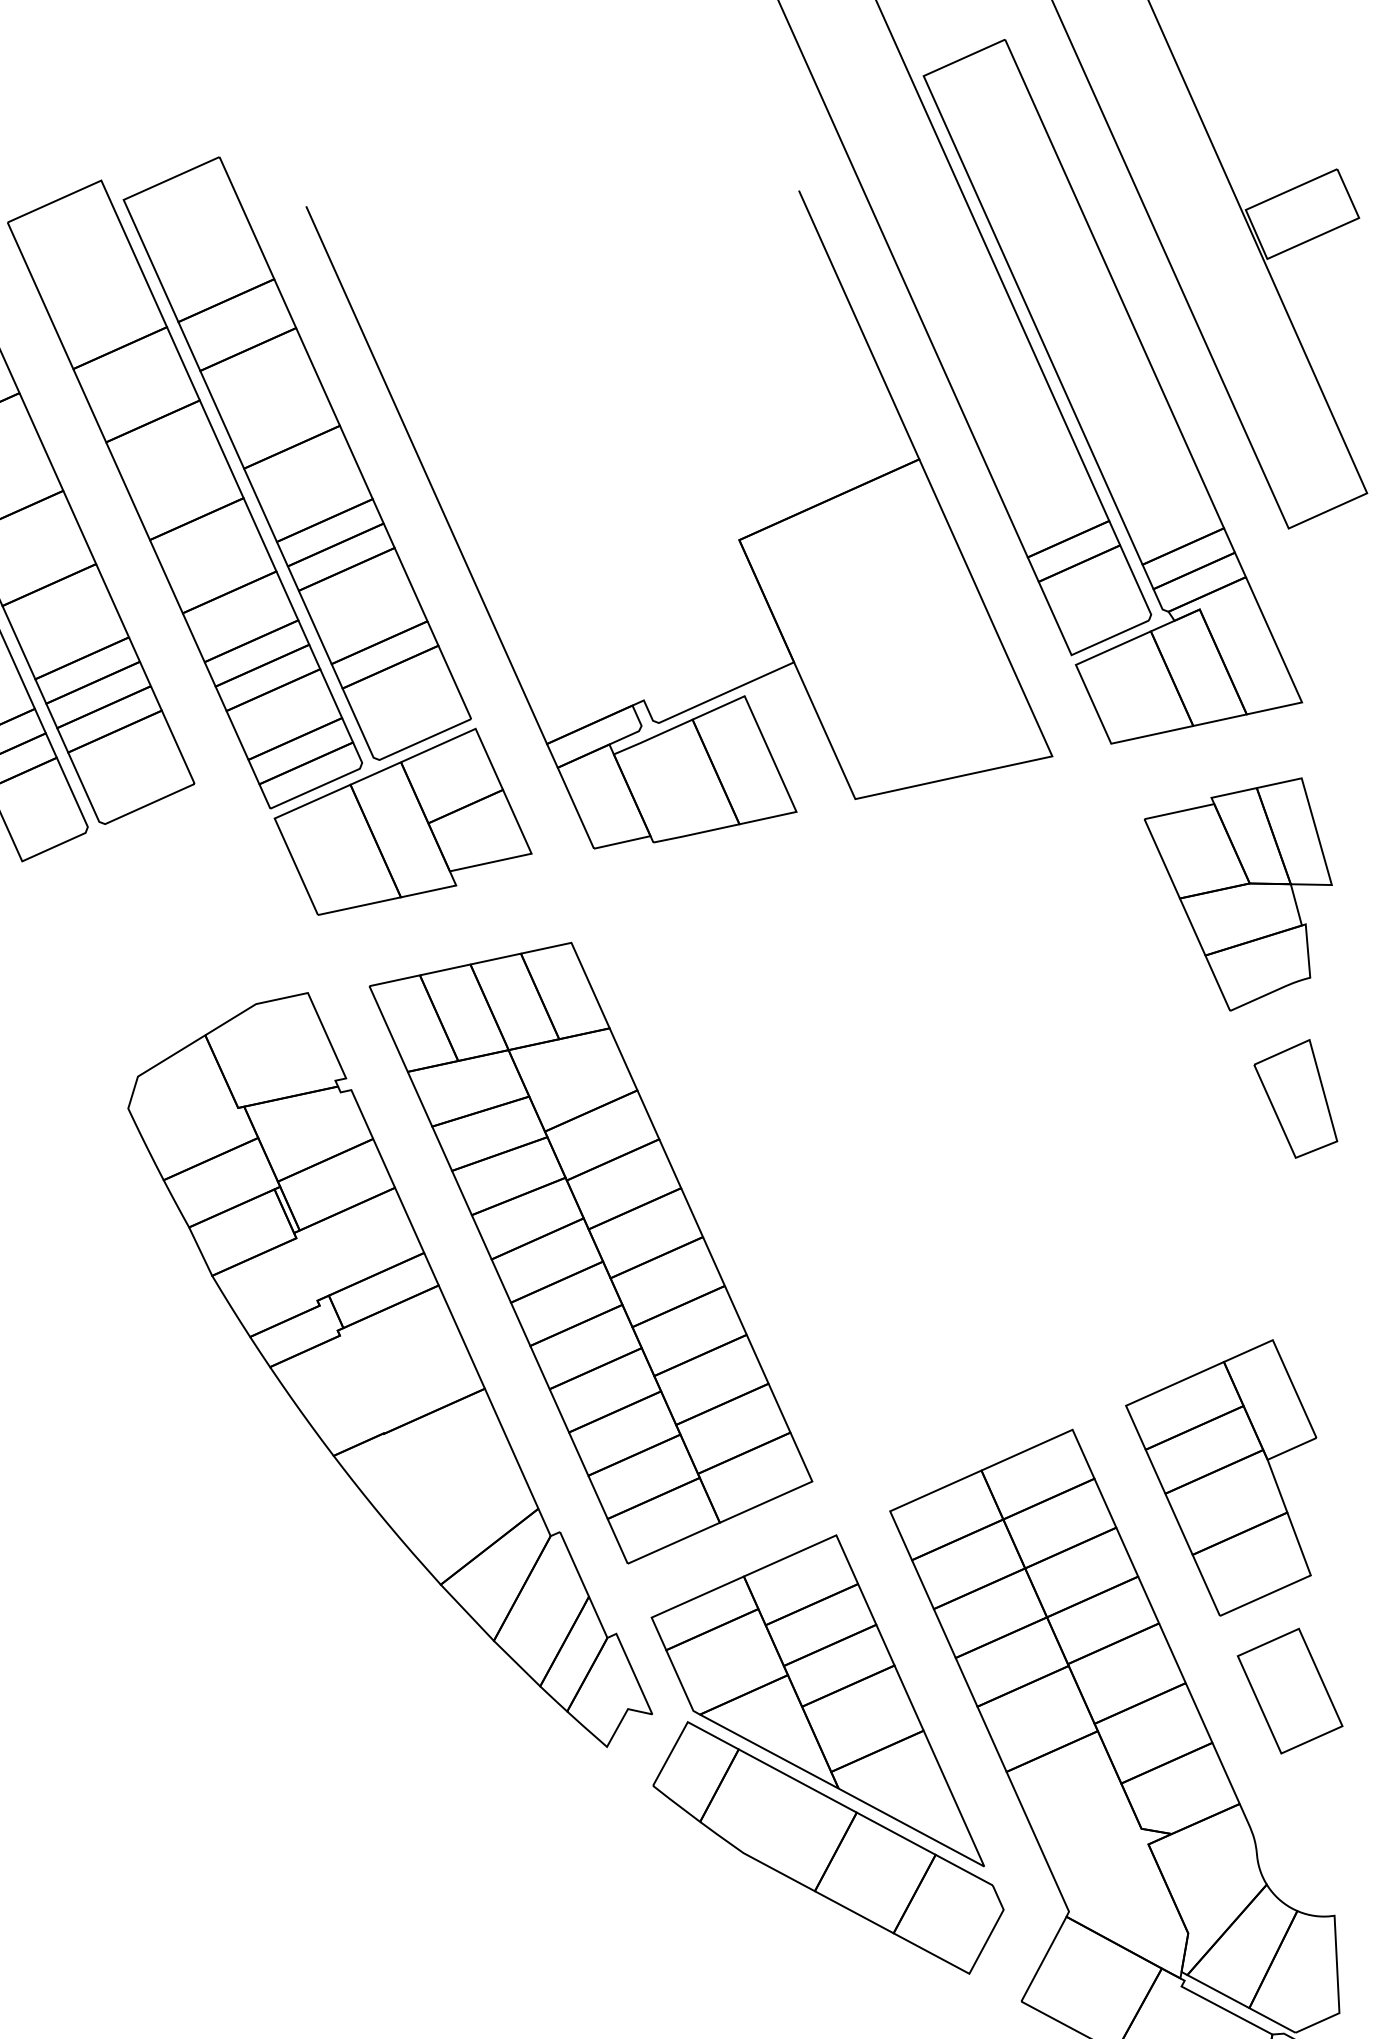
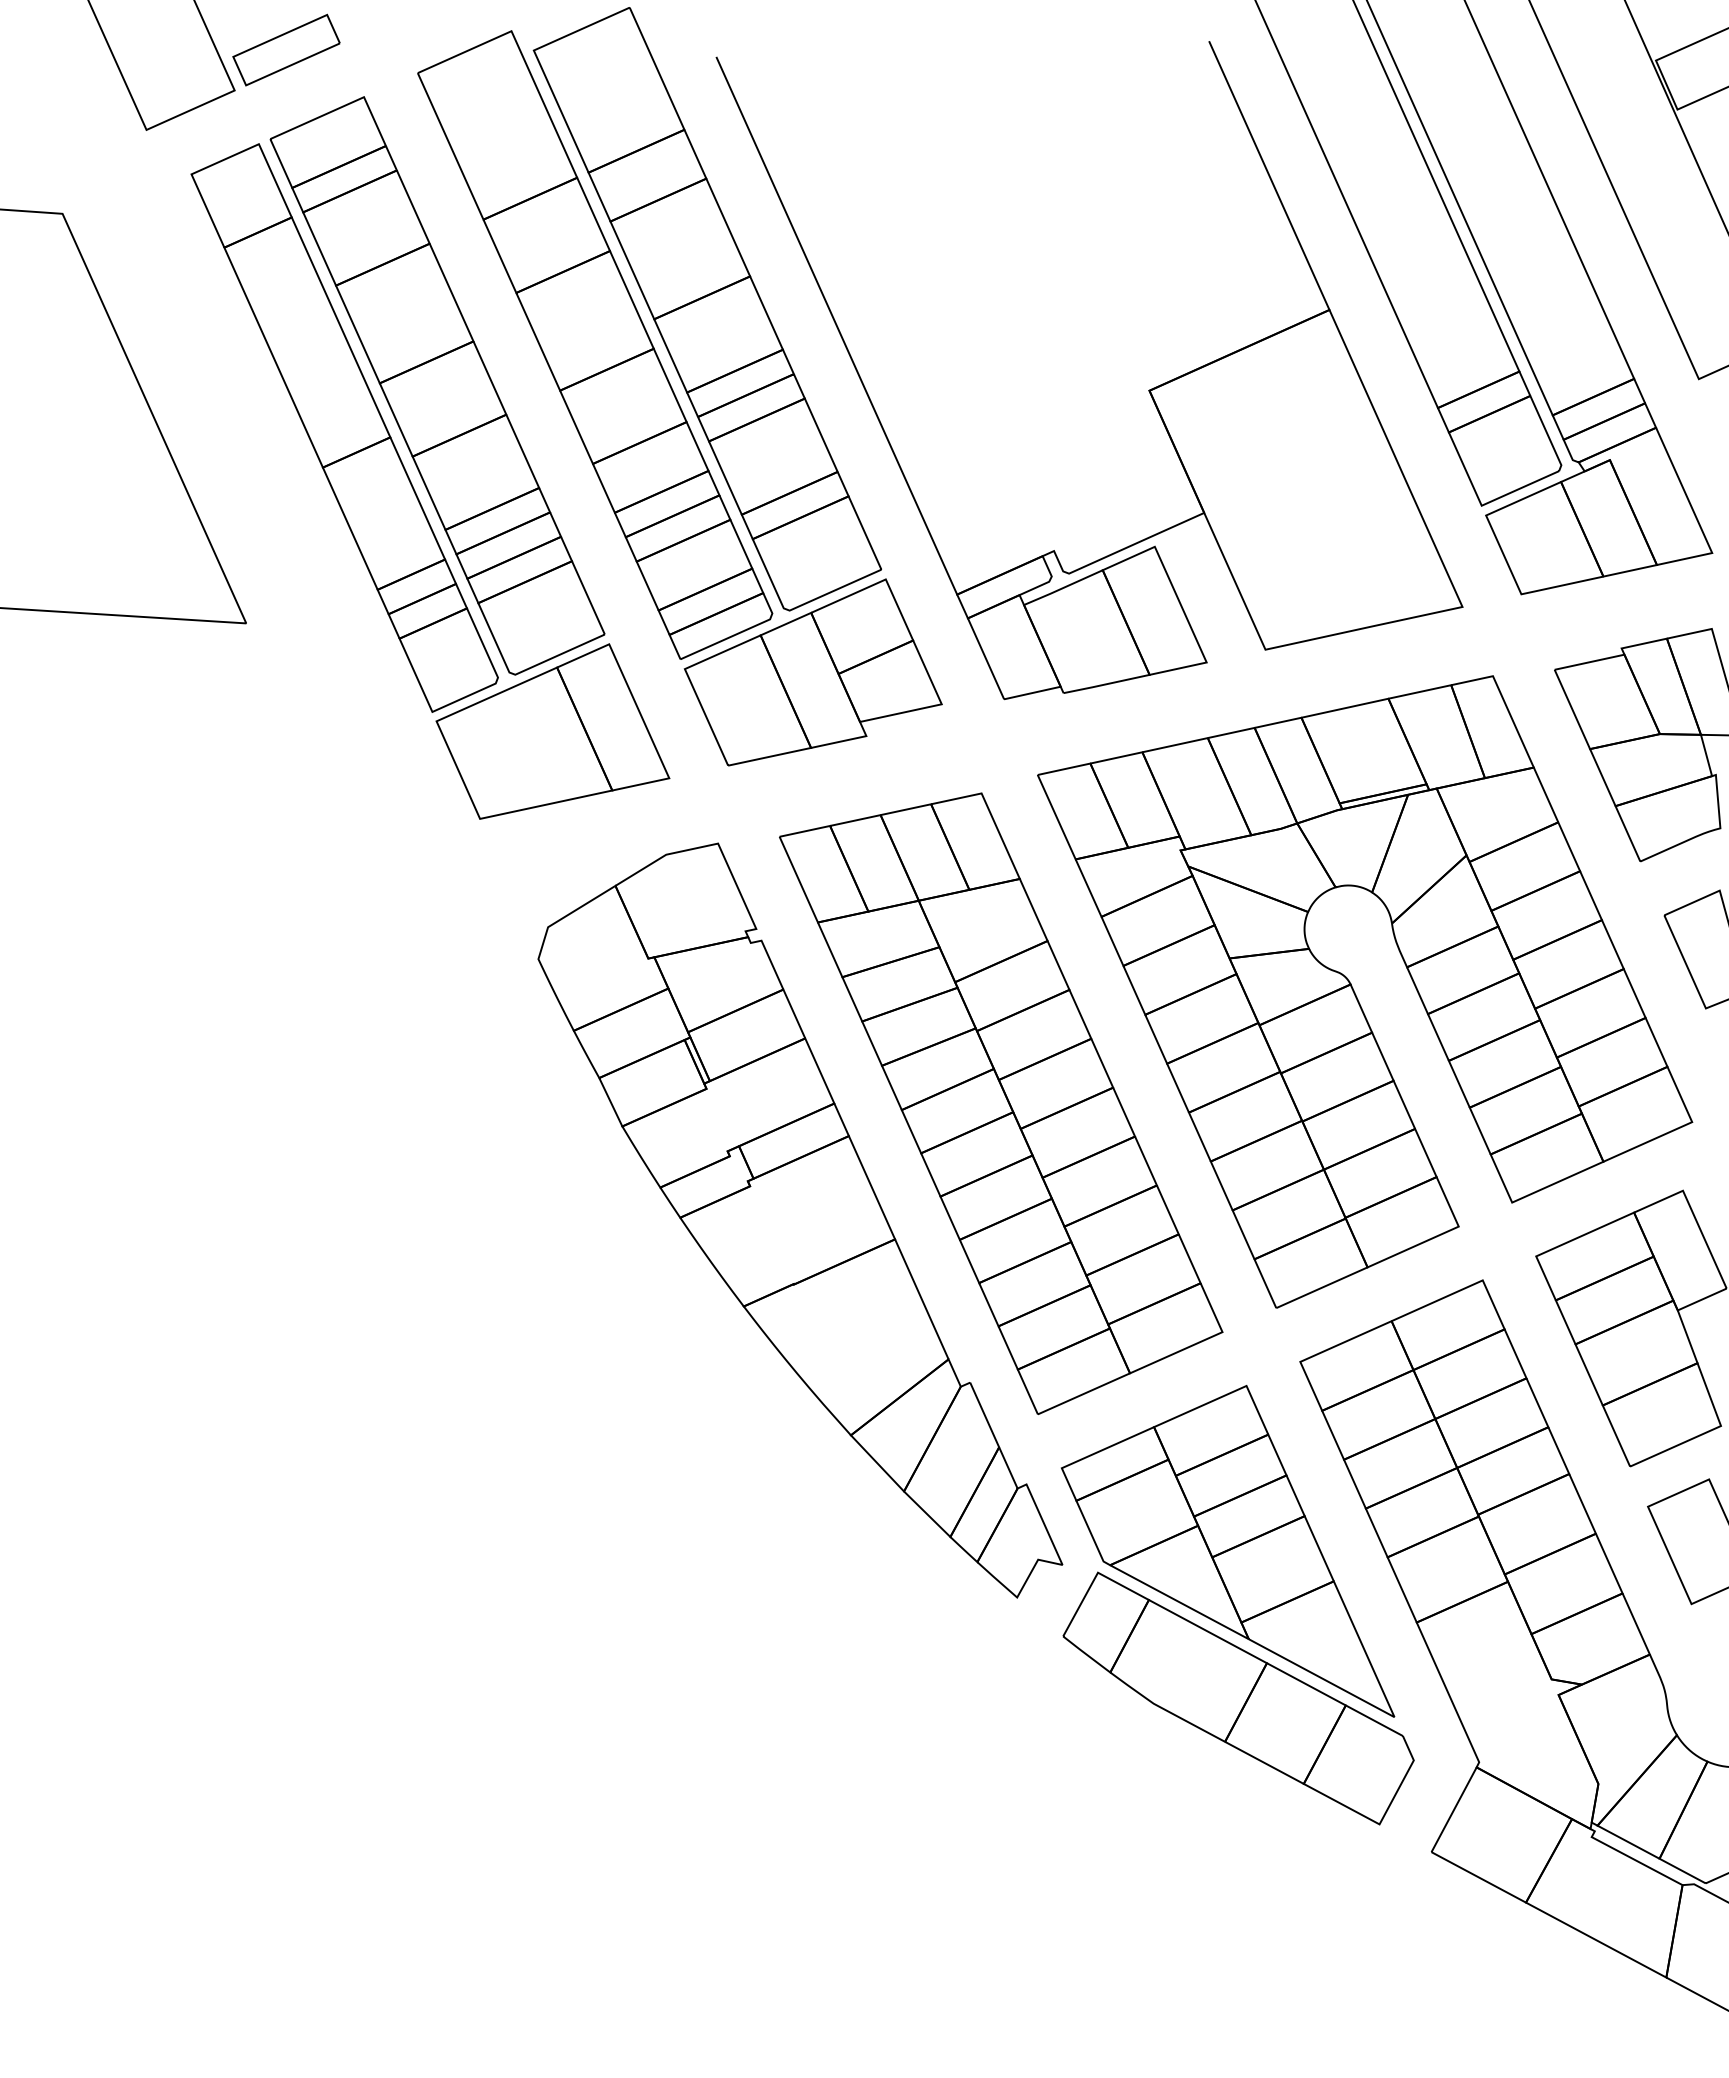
part: (142, 880) -> (552, 731), added
part: (946, 1143) -> (1356, 994), added

